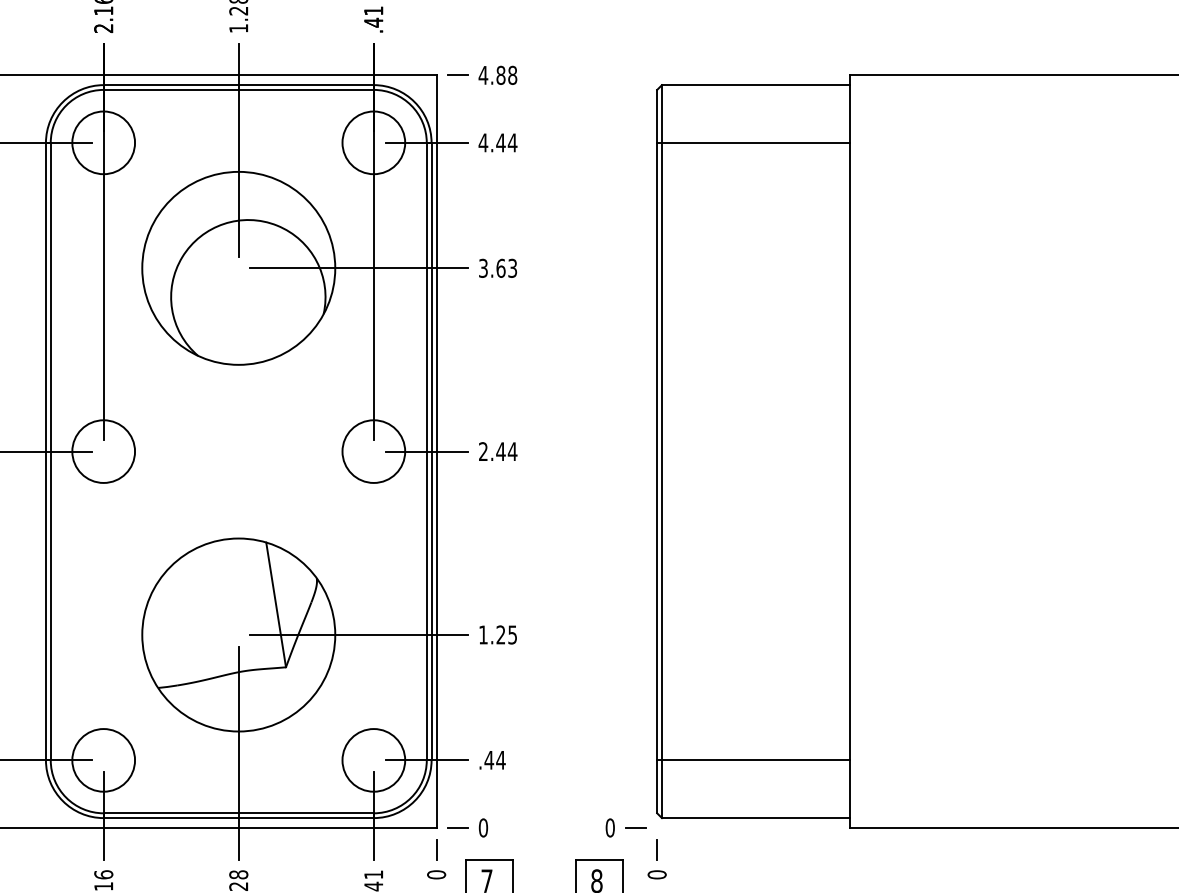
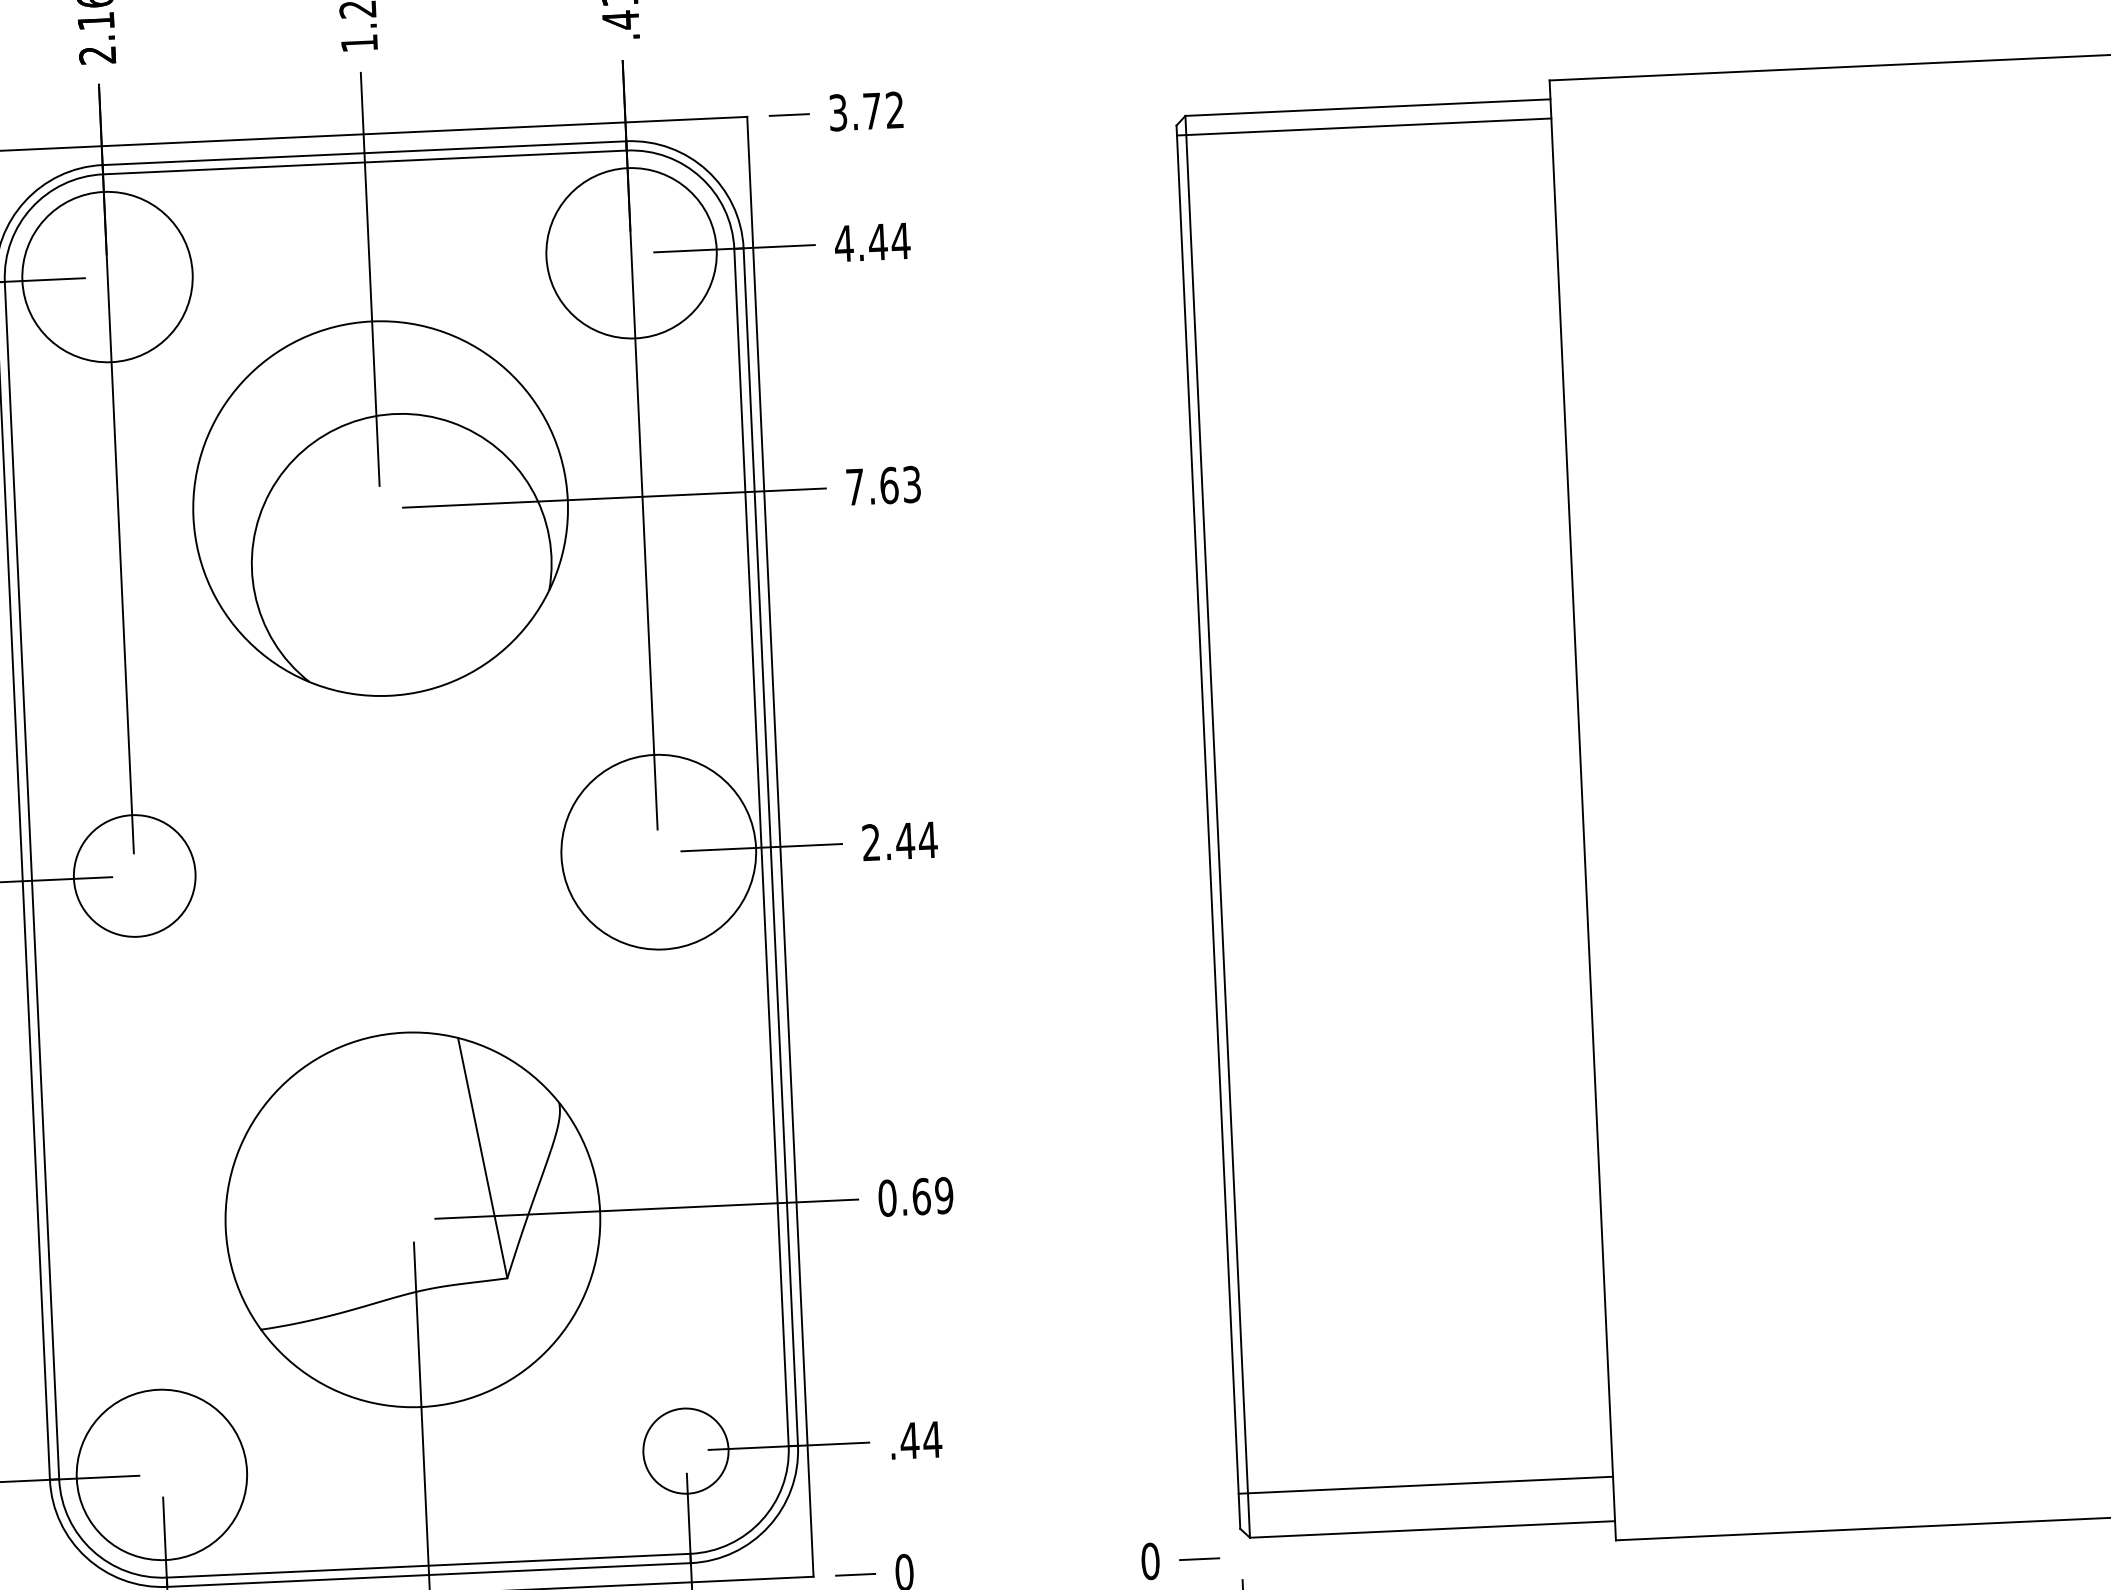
text: (497, 74) -> (865, 109), 4.88 -> 3.72
circle: (103, 142) -> (107, 276), size x1.4
circle: (373, 142) -> (630, 252), size x1.4
line: (753, 143) -> (1363, 127), moved
text: (483, 267) -> (855, 485), 3.63 -> 7.63
circle: (373, 451) -> (658, 851), size x1.6
text: (497, 634) -> (914, 1196), 1.25 -> 0.69
circle: (103, 760) -> (161, 1475), size x1.4
circle: (373, 760) -> (685, 1451), size x0.7
line: (753, 760) -> (1425, 1485), moved

